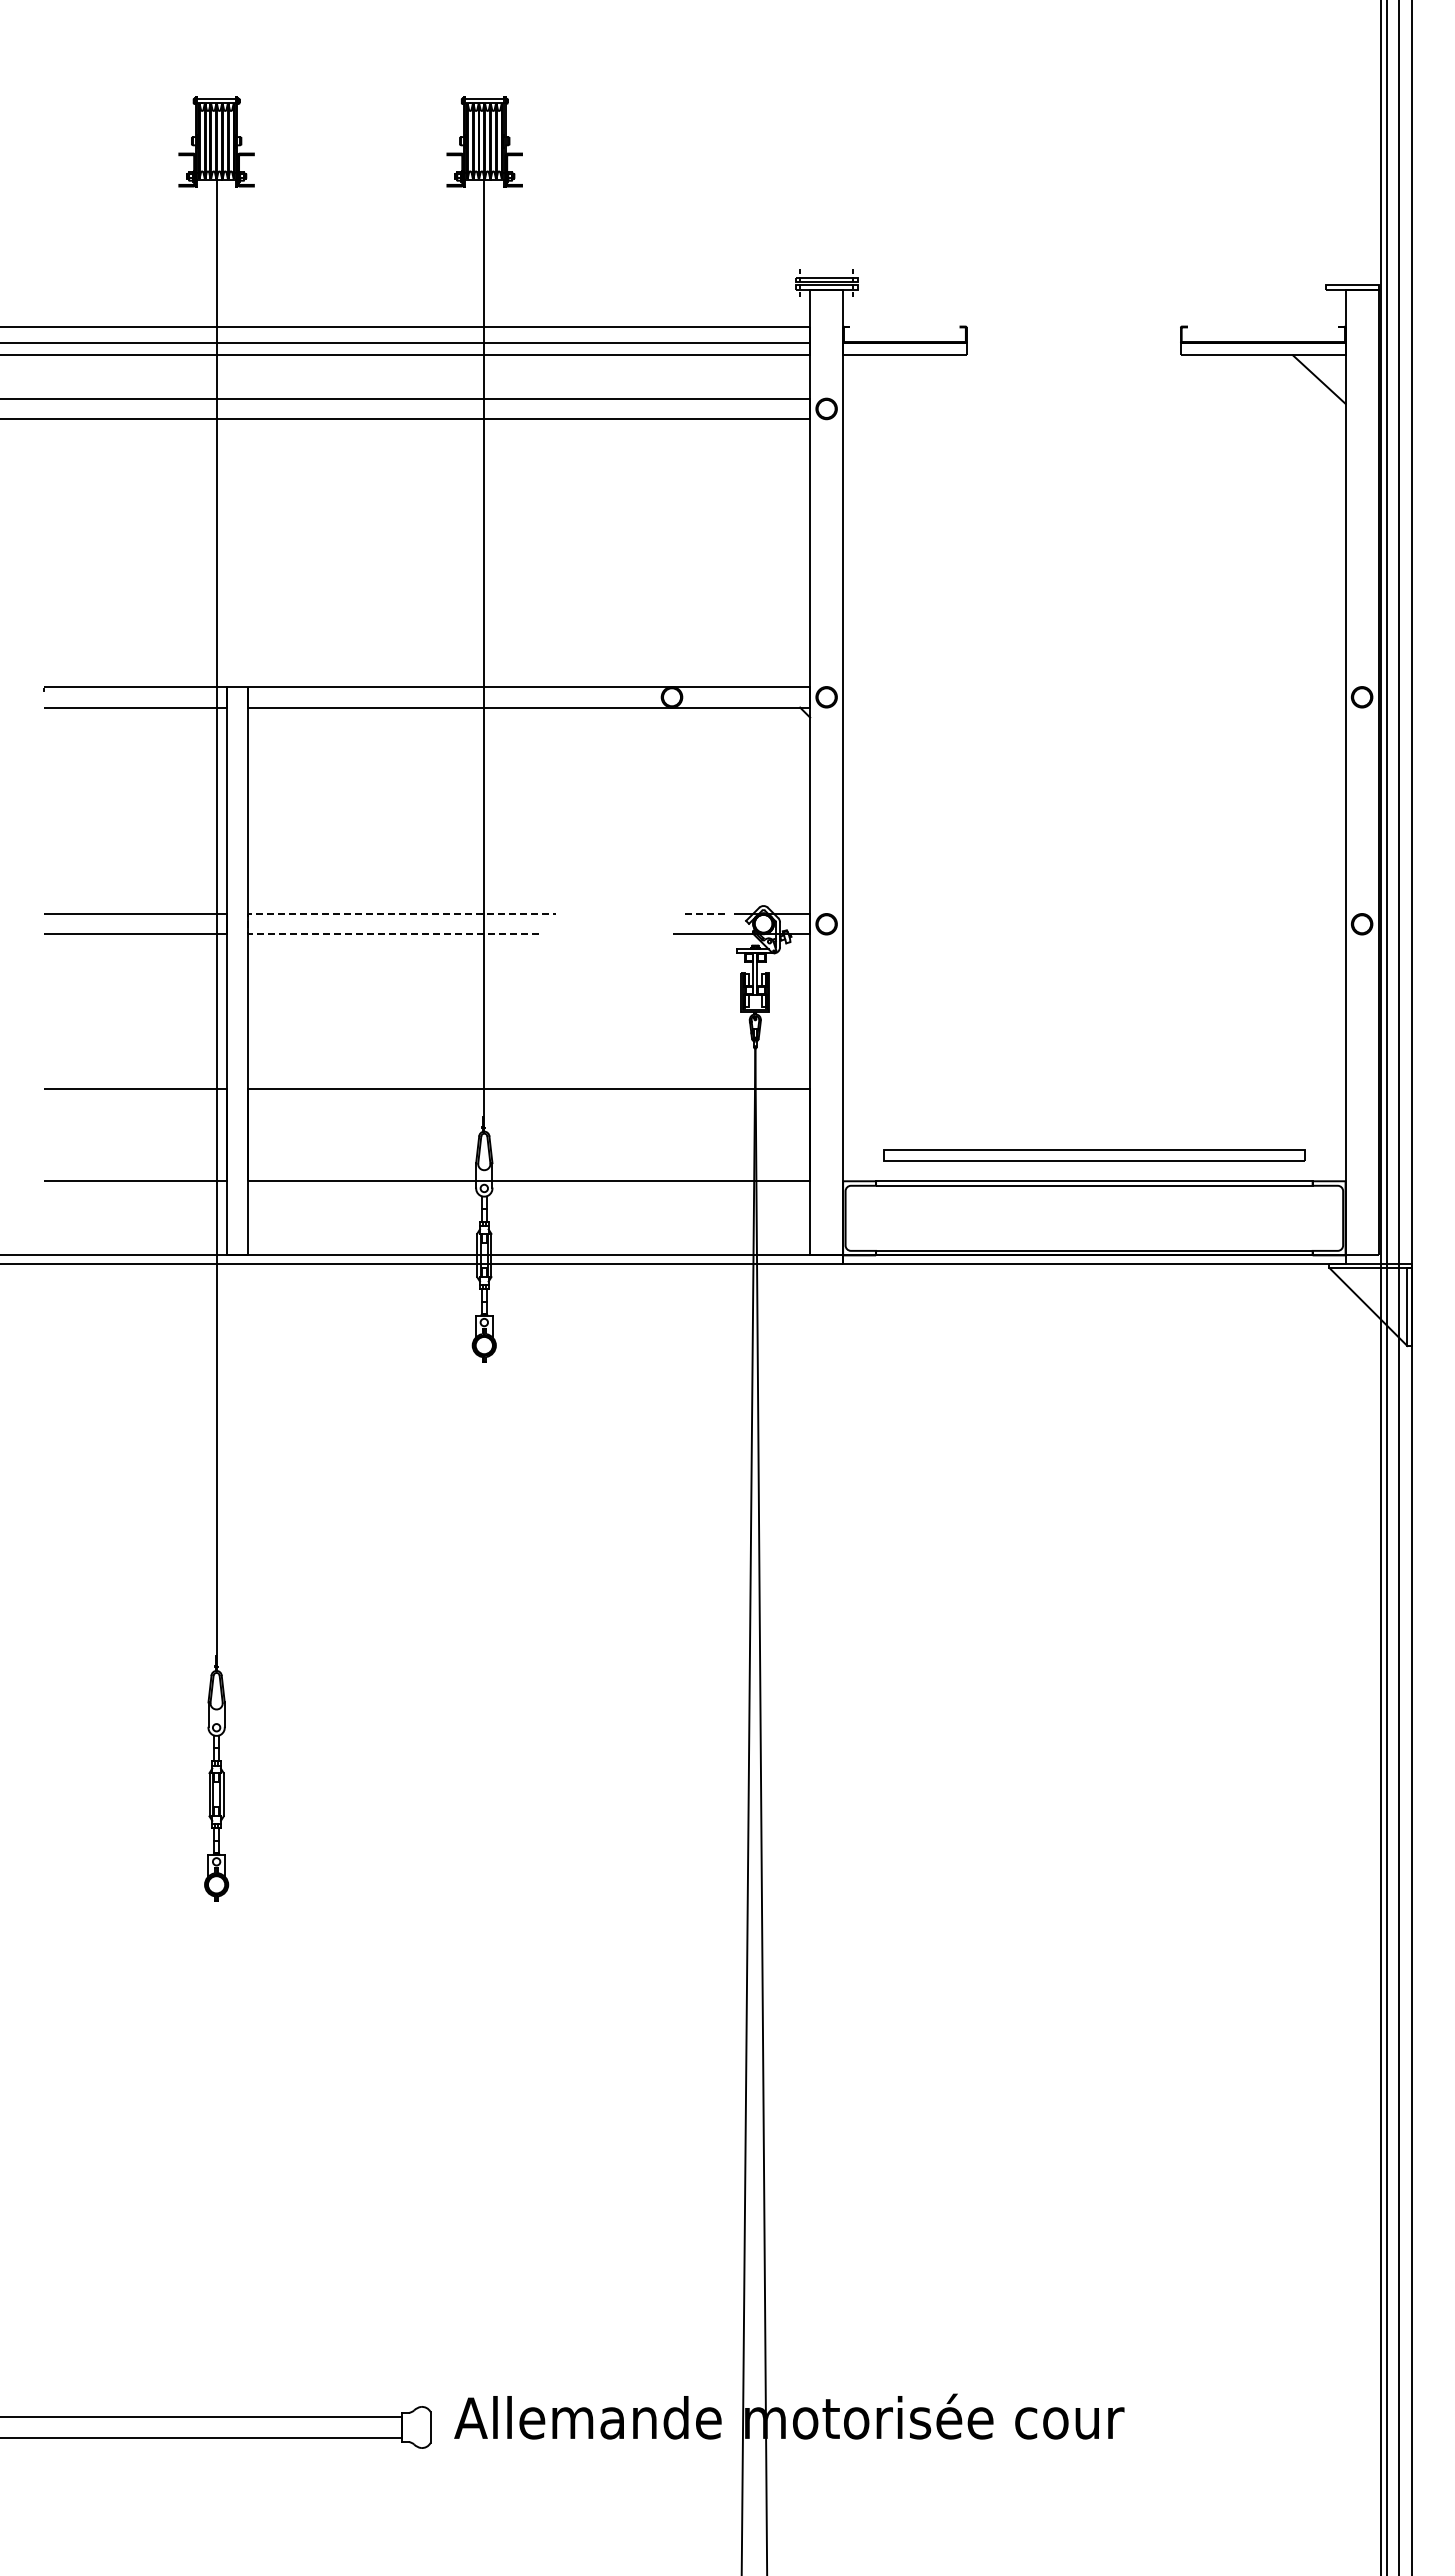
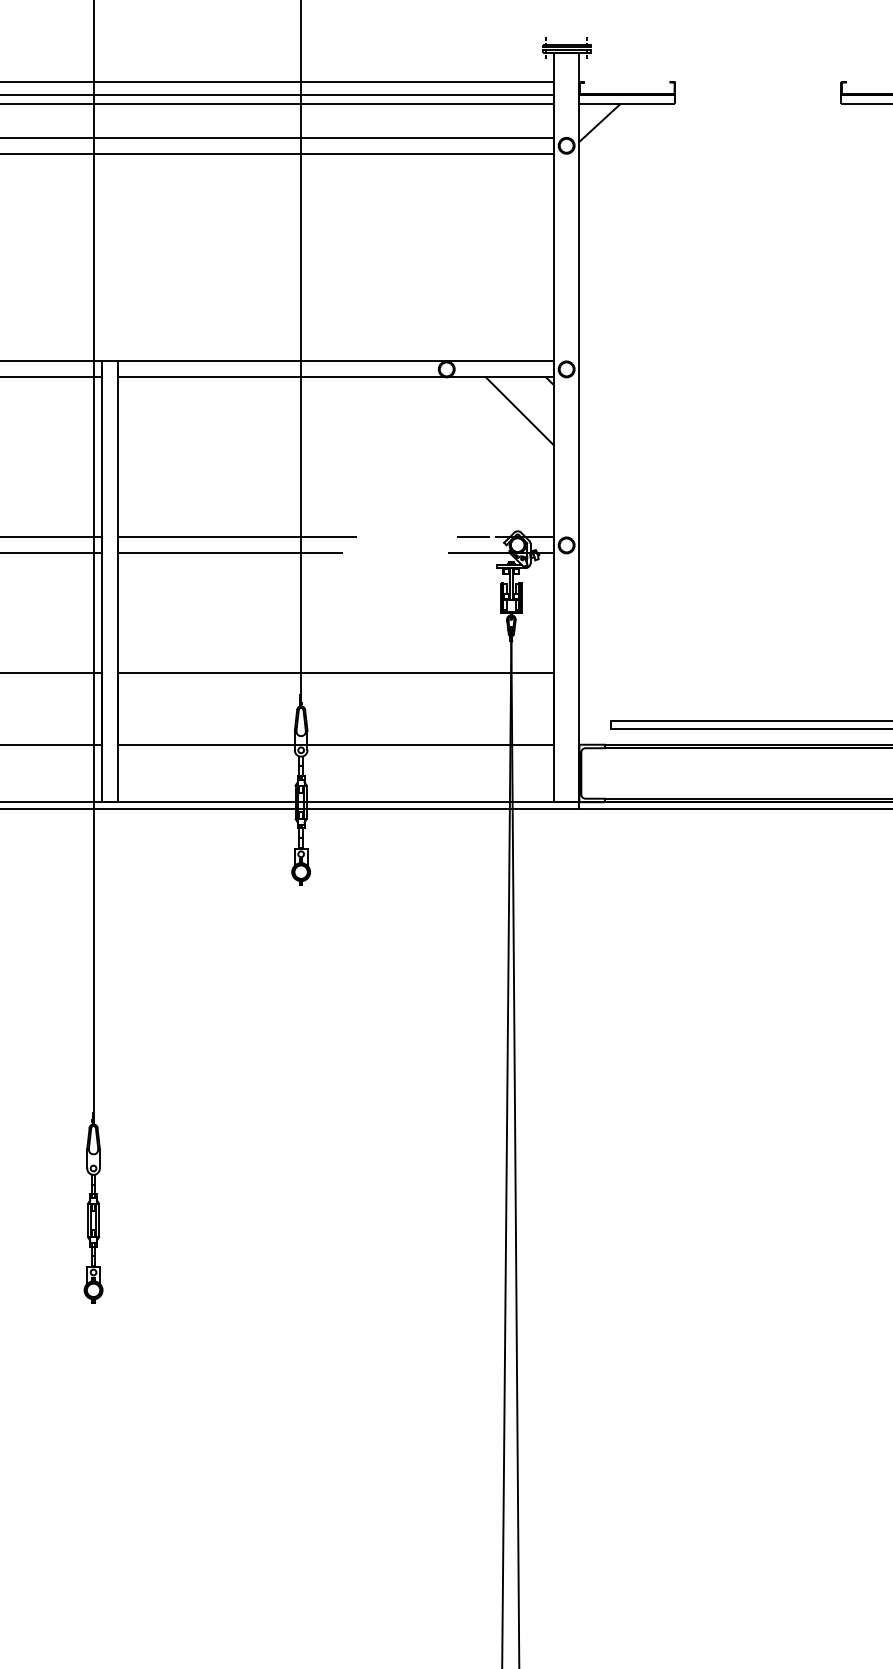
line: (869, 379) -> (599, 122), added
line: (766, 751) -> (520, 411), added
line: (707, 913) -> (474, 537), dashed -> solid
line: (247, 914) -> (117, 537), dashed -> solid

